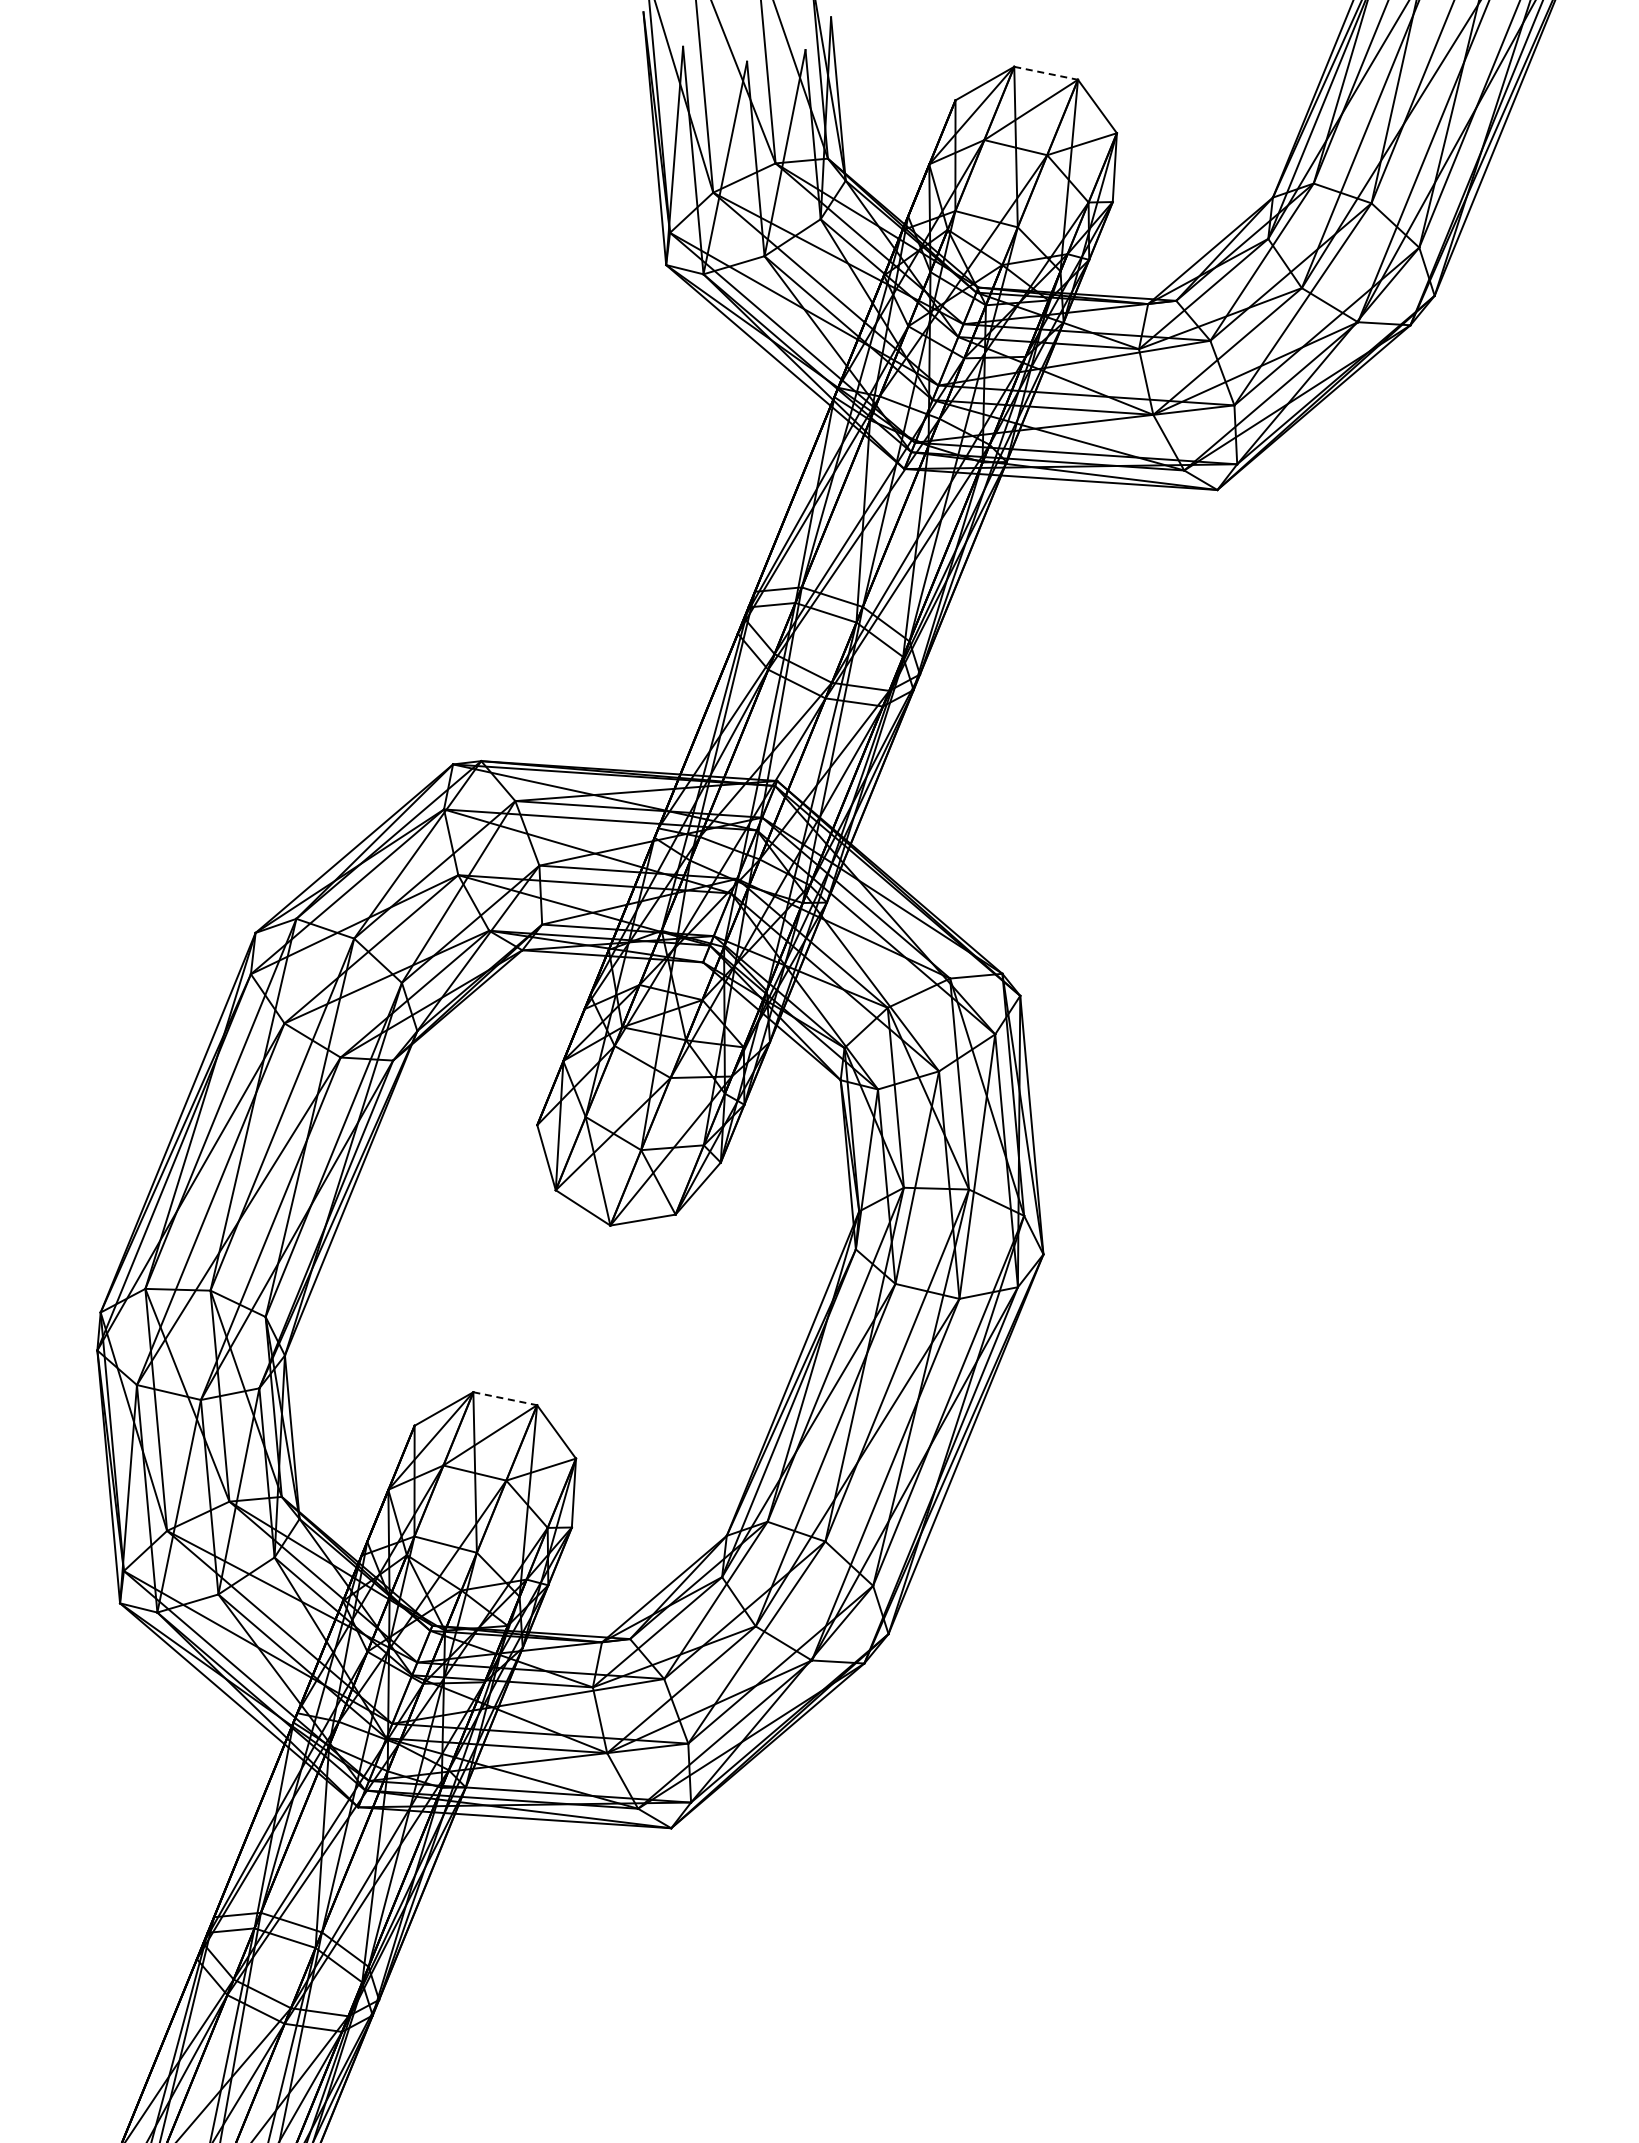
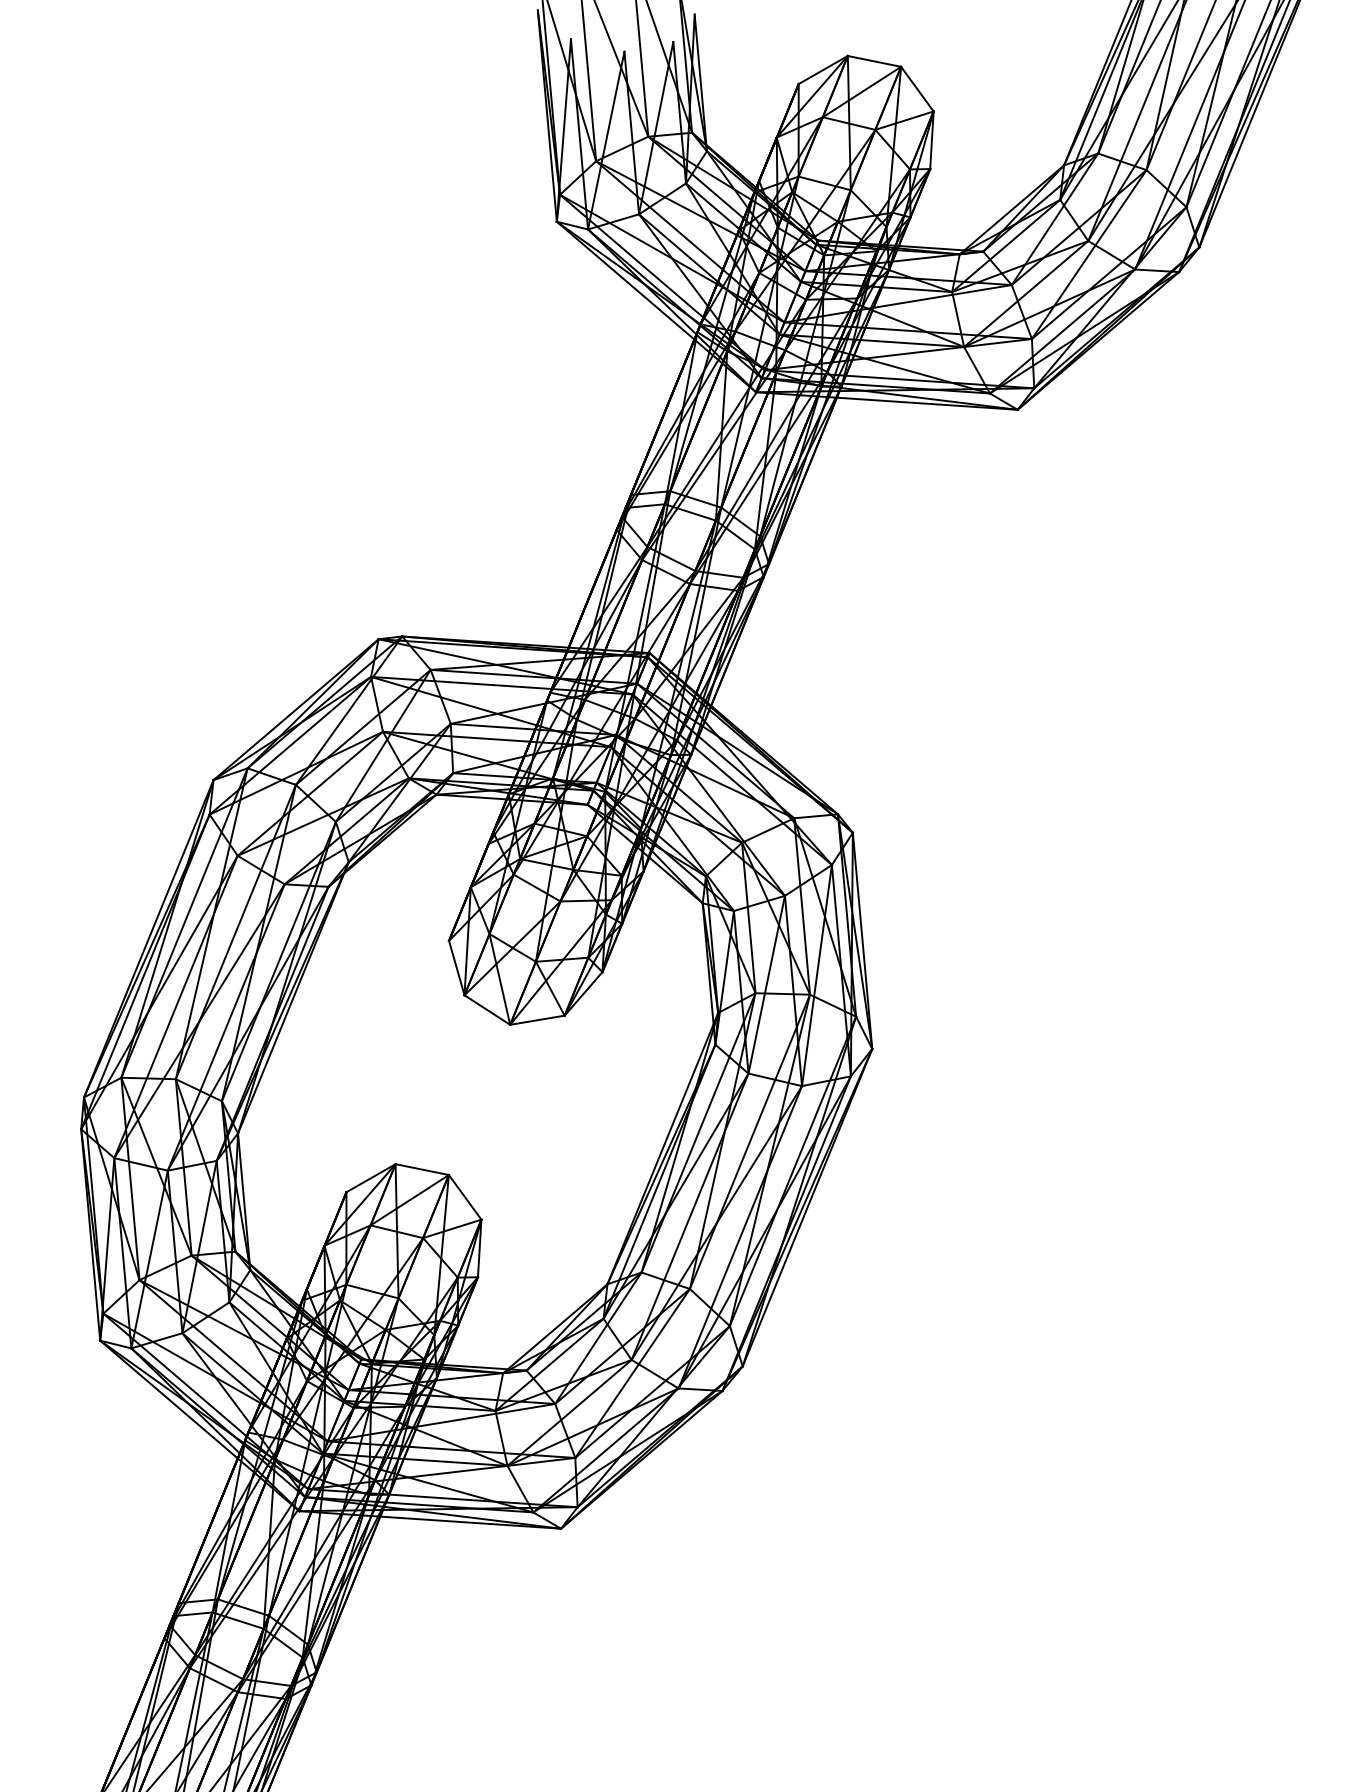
line: (1046, 73) -> (874, 61), dashed -> solid
line: (505, 1398) -> (422, 1169), dashed -> solid

